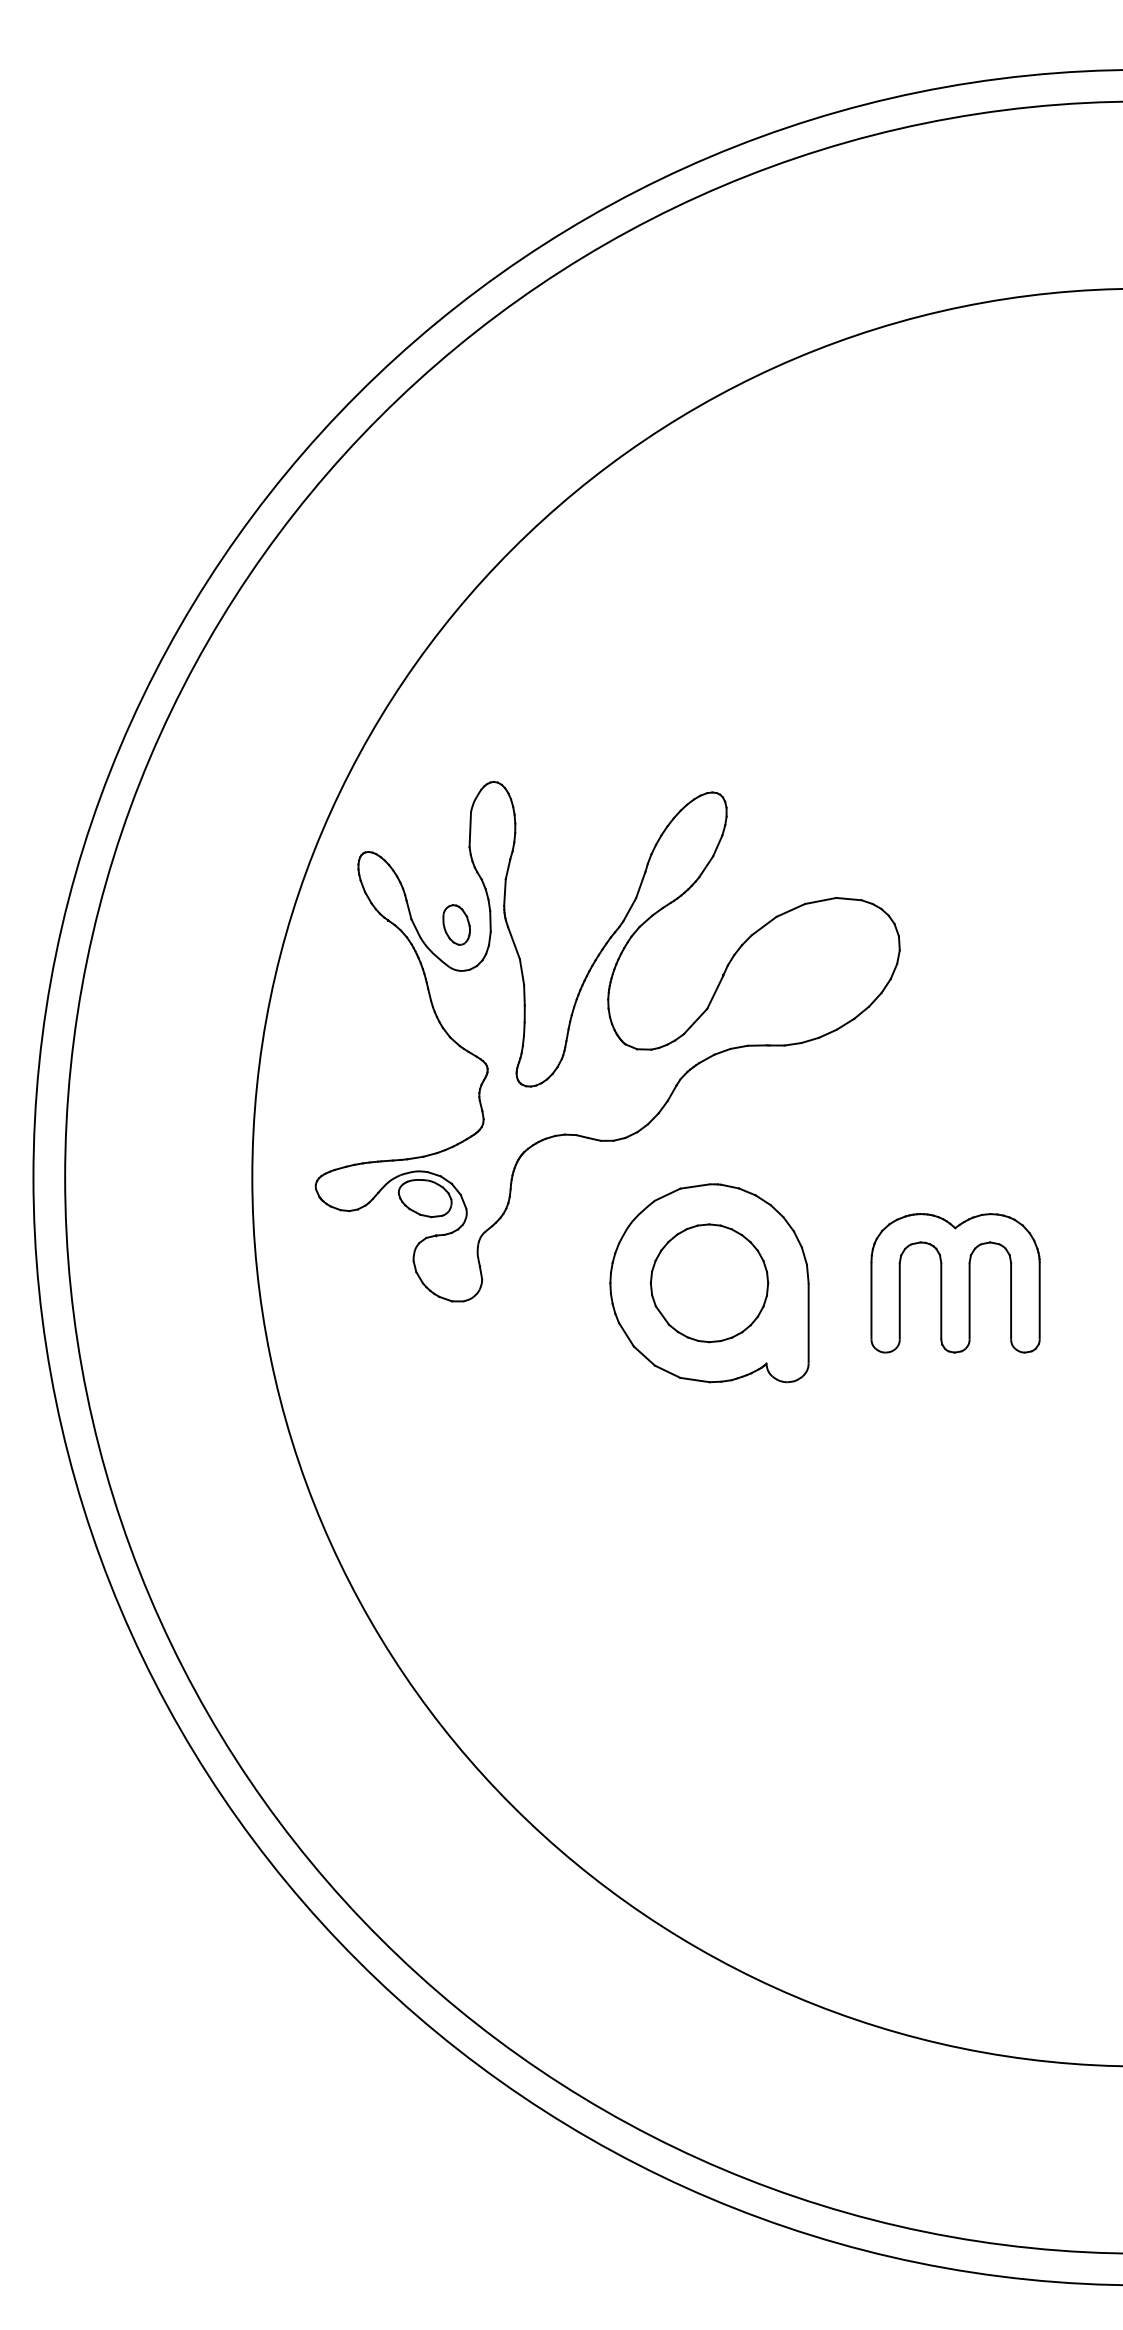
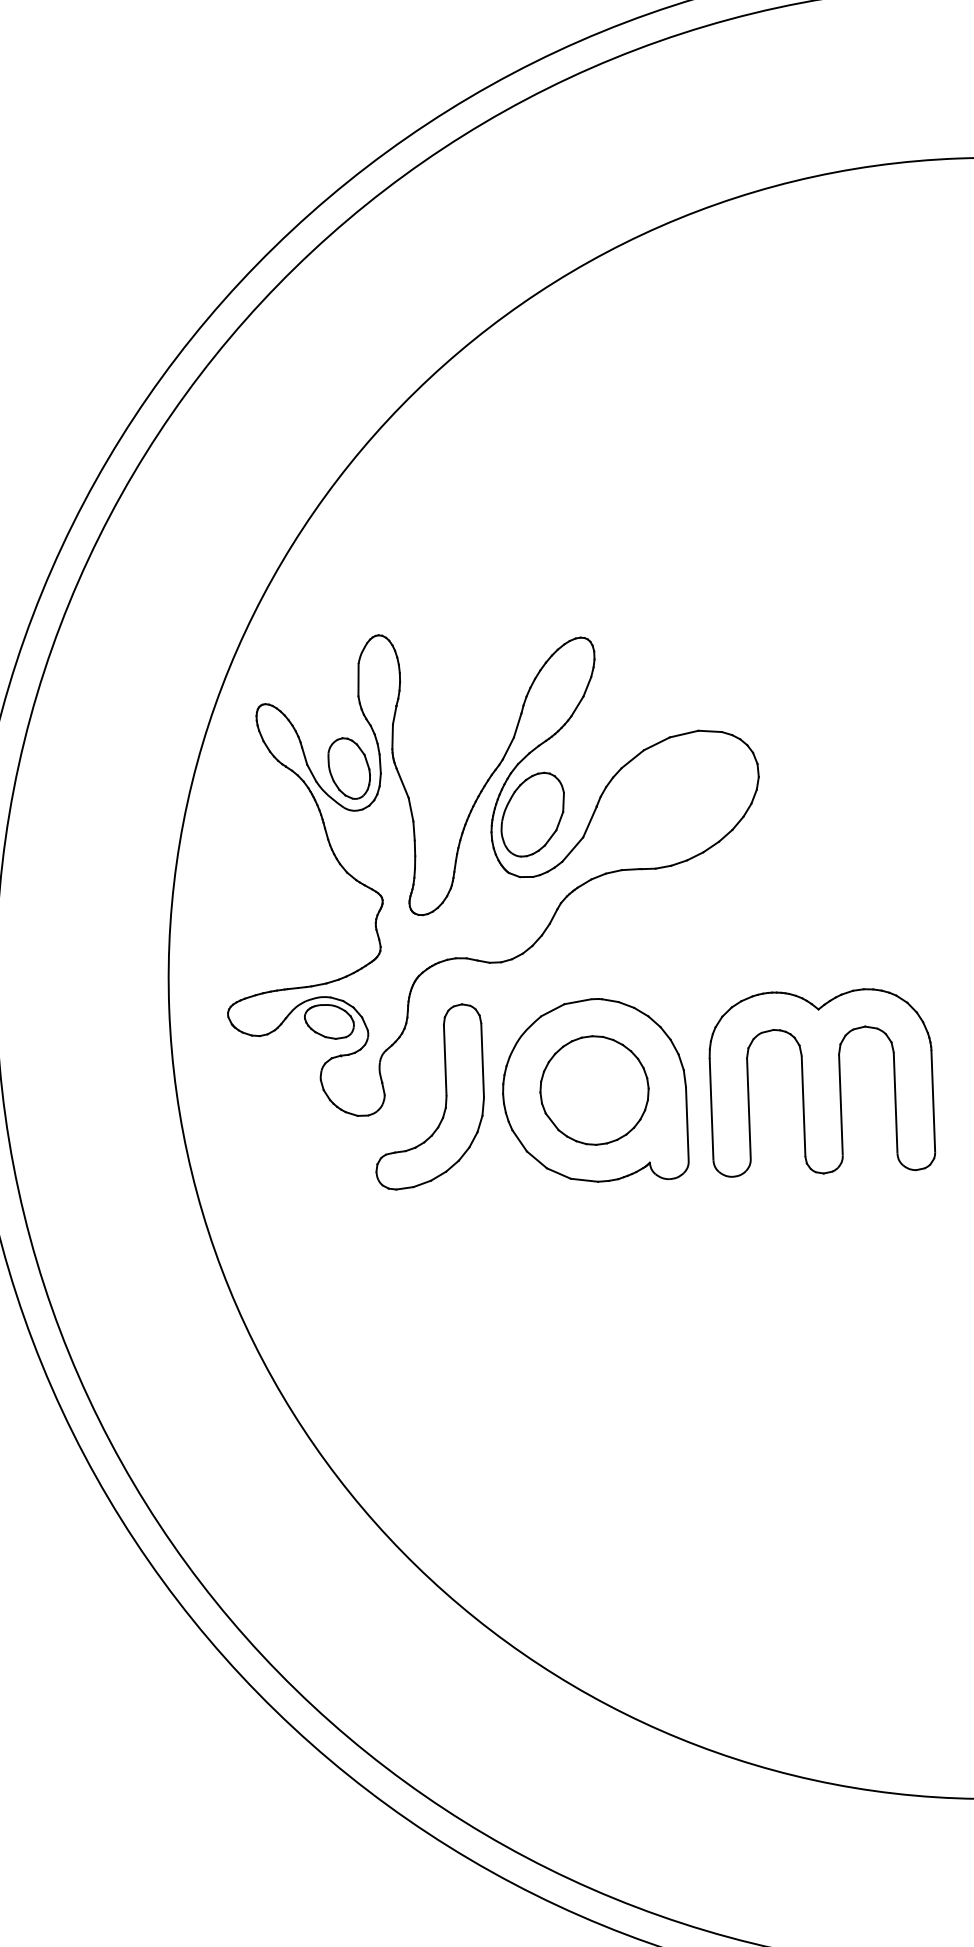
part: (456, 924) -> (349, 768), size x1.67
part: (653, 982) -> (532, 814), added
part: (955, 1283) -> (821, 1082), size x1.43
part: (547, 1286) -> (445, 1098), added

